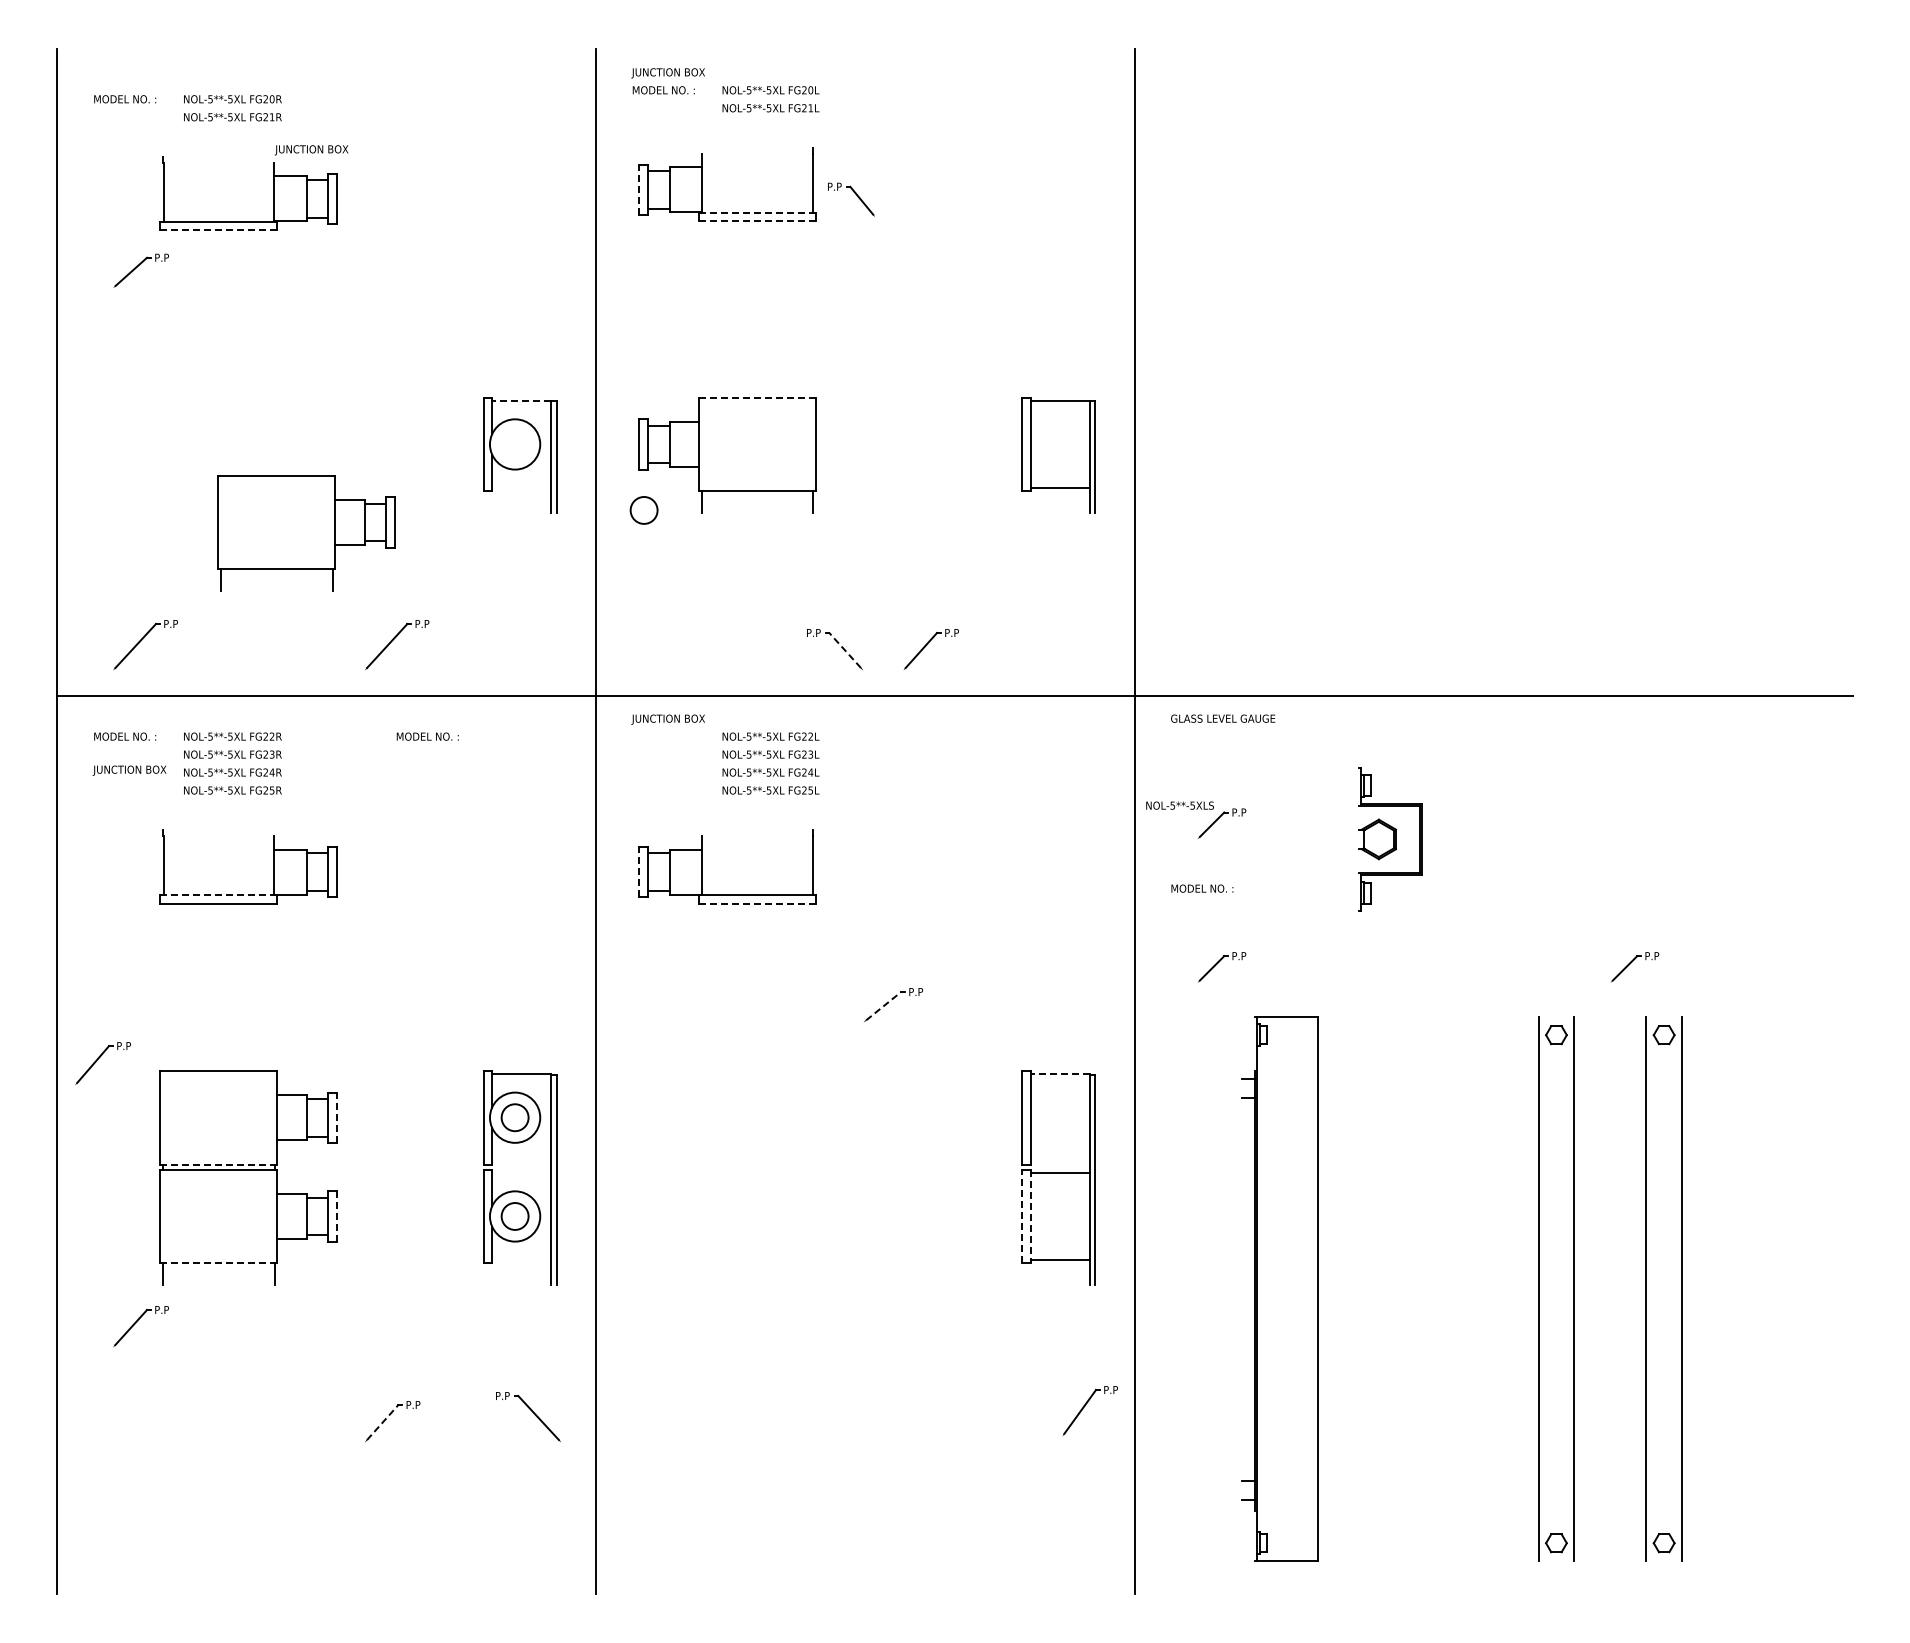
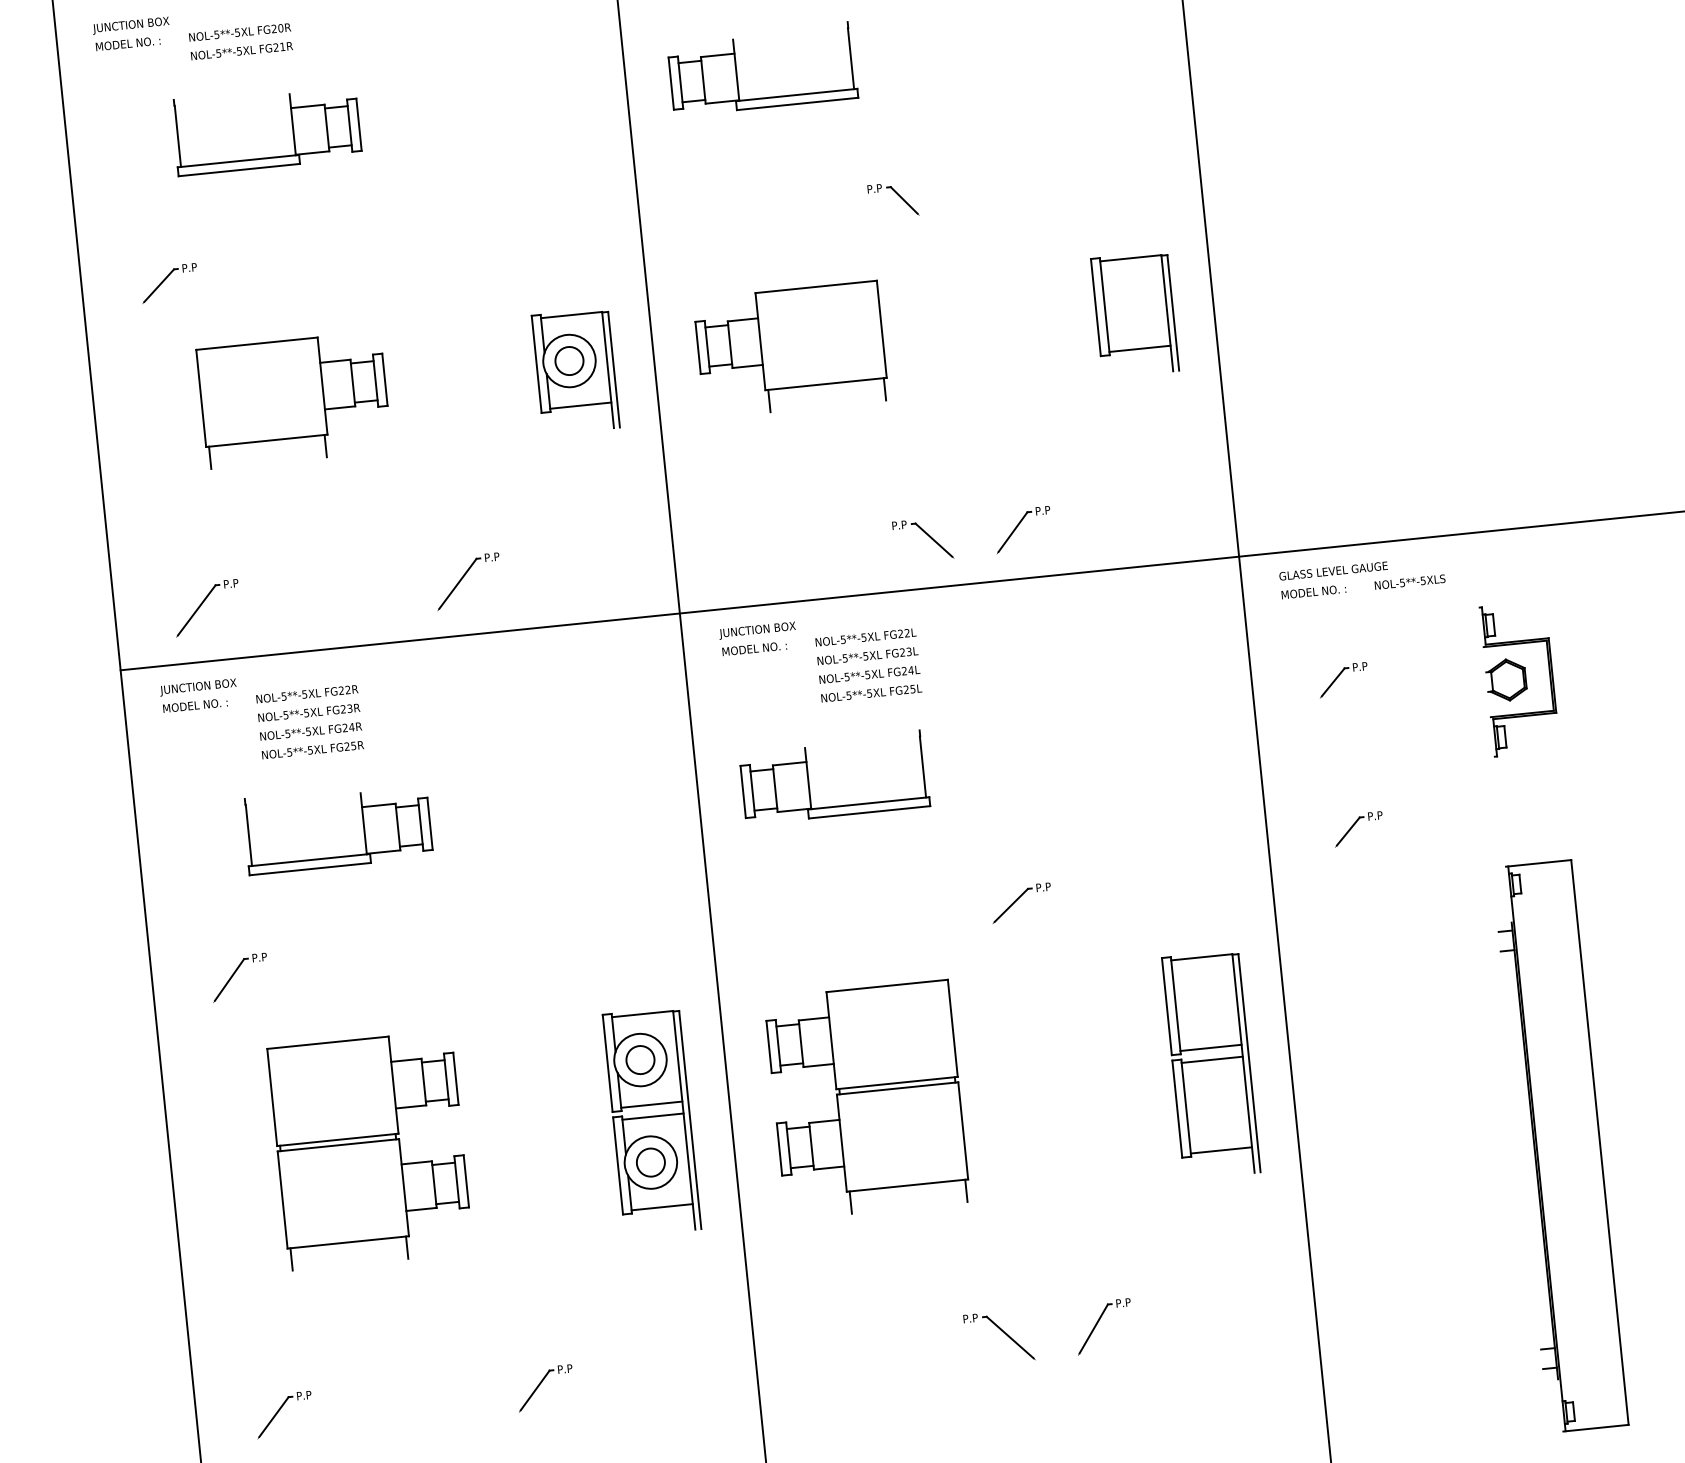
text: (311, 150) -> (130, 25), moved
line: (639, 189) -> (671, 83), dashed -> solid
part: (857, 197) -> (899, 197), moved
line: (757, 212) -> (796, 94), dashed -> solid
line: (758, 221) -> (798, 103), dashed -> solid
line: (218, 230) -> (238, 170), dashed -> solid
part: (140, 270) -> (168, 283), moved
line: (757, 397) -> (816, 286), dashed -> solid
line: (521, 400) -> (571, 314), dashed -> solid
line: (521, 488) -> (580, 406), added
circle: (643, 510) -> (568, 361), moved
part: (306, 533) -> (293, 400), moved
line: (845, 650) -> (934, 540), dashed -> solid
text: (427, 736) -> (754, 648), moved
text: (129, 770) -> (198, 687), moved
text: (1179, 805) -> (1409, 582), moved
line: (639, 871) -> (743, 791), dashed -> solid
text: (1202, 888) -> (1313, 591), moved
line: (219, 895) -> (310, 860), dashed -> solid
line: (758, 903) -> (870, 811), dashed -> solid
line: (884, 1005) -> (1012, 904), dashed -> solid
part: (102, 1063) -> (239, 977), moved
line: (1059, 1074) -> (1201, 957), dashed -> solid
line: (337, 1117) -> (456, 1078), dashed -> solid
line: (521, 1161) -> (651, 1104), added
line: (1059, 1161) -> (1210, 1048), added
line: (219, 1164) -> (338, 1139), dashed -> solid
line: (521, 1172) -> (652, 1116), added
part: (727, 1177) -> (867, 1099), added
line: (337, 1215) -> (466, 1180), dashed -> solid
line: (1022, 1216) -> (1177, 1109), dashed -> solid
line: (1030, 1216) -> (1185, 1108), dashed -> solid
line: (521, 1260) -> (662, 1207), added
line: (219, 1263) -> (348, 1242), dashed -> solid
part: (1279, 1288) -> (1560, 1145), moved
part: (140, 1326) -> (283, 1414), moved
part: (1083, 1409) -> (1096, 1326), moved
part: (528, 1416) -> (999, 1337), moved
line: (382, 1422) -> (534, 1390), dashed -> solid

